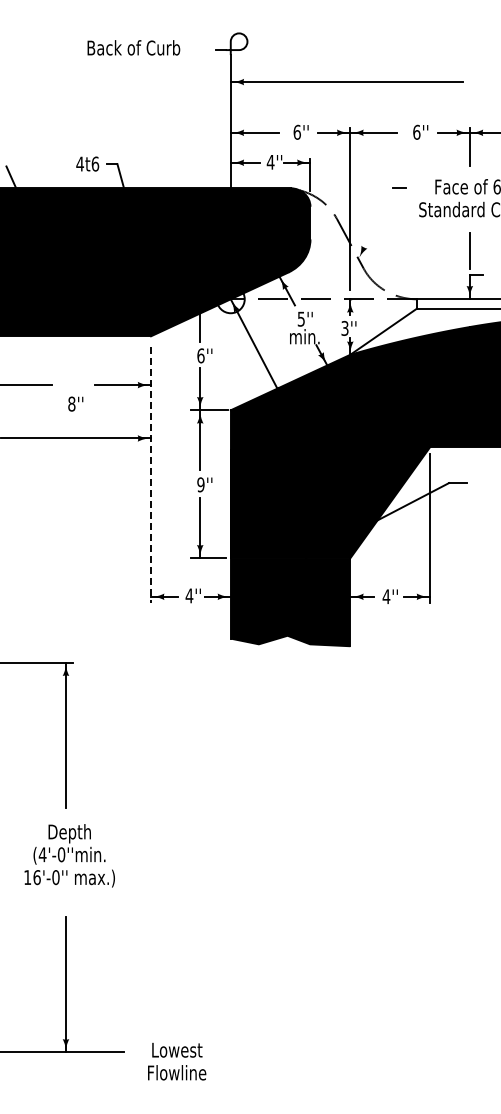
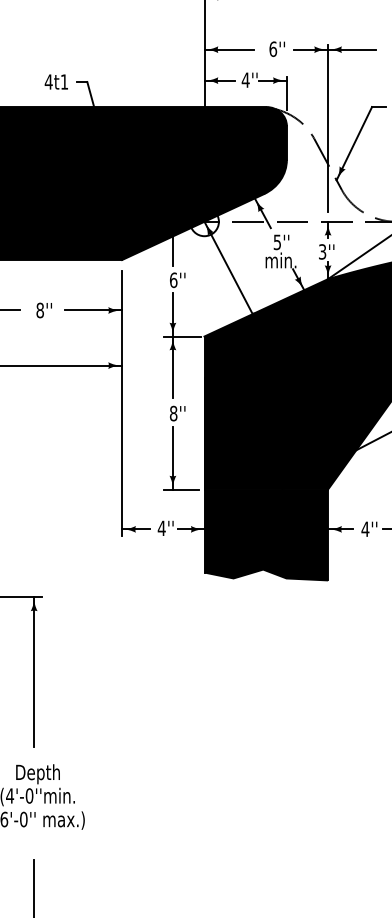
text: (95, 163) -> (64, 81), 4t6 -> 4t1
line: (375, 223) -> (354, 143), added
text: (75, 403) -> (43, 309), moved
line: (151, 475) -> (122, 403), dashed -> solid
text: (200, 484) -> (173, 413), 9'' -> 8''

